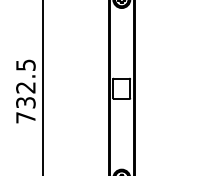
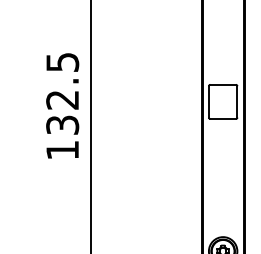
text: (25, 117) -> (61, 149), 732.5 -> 132.5

